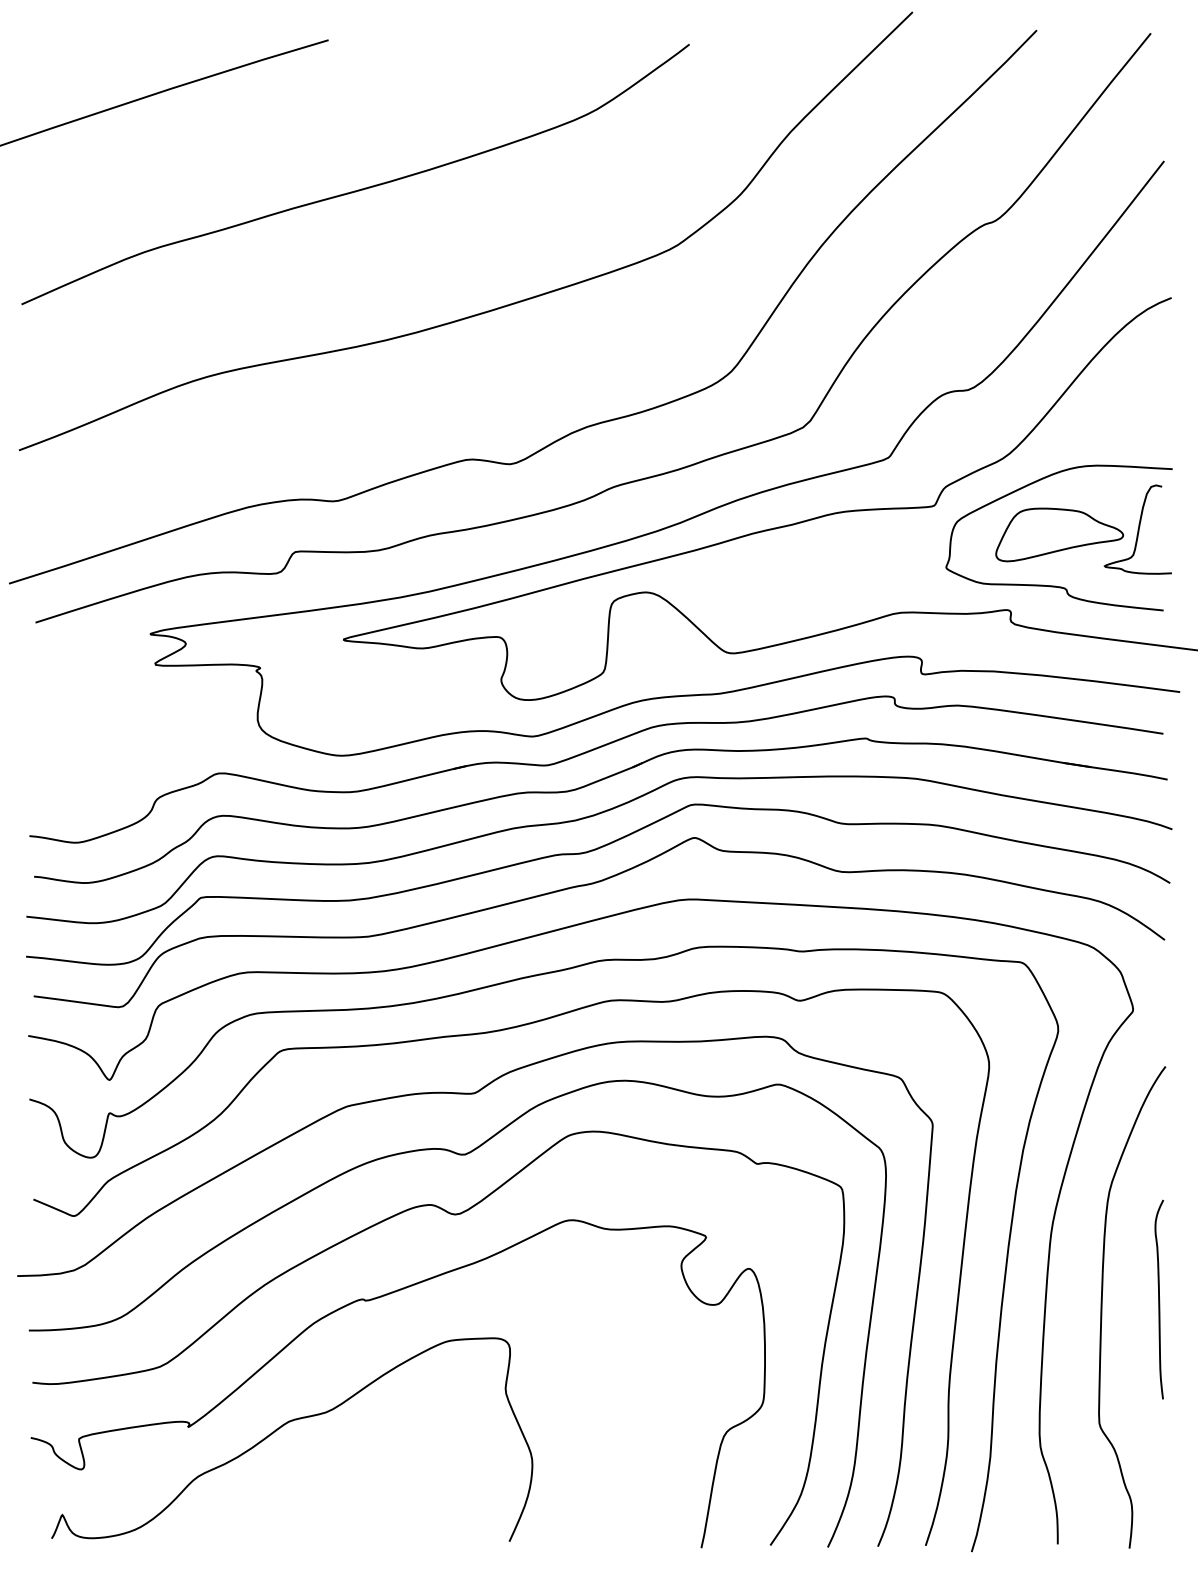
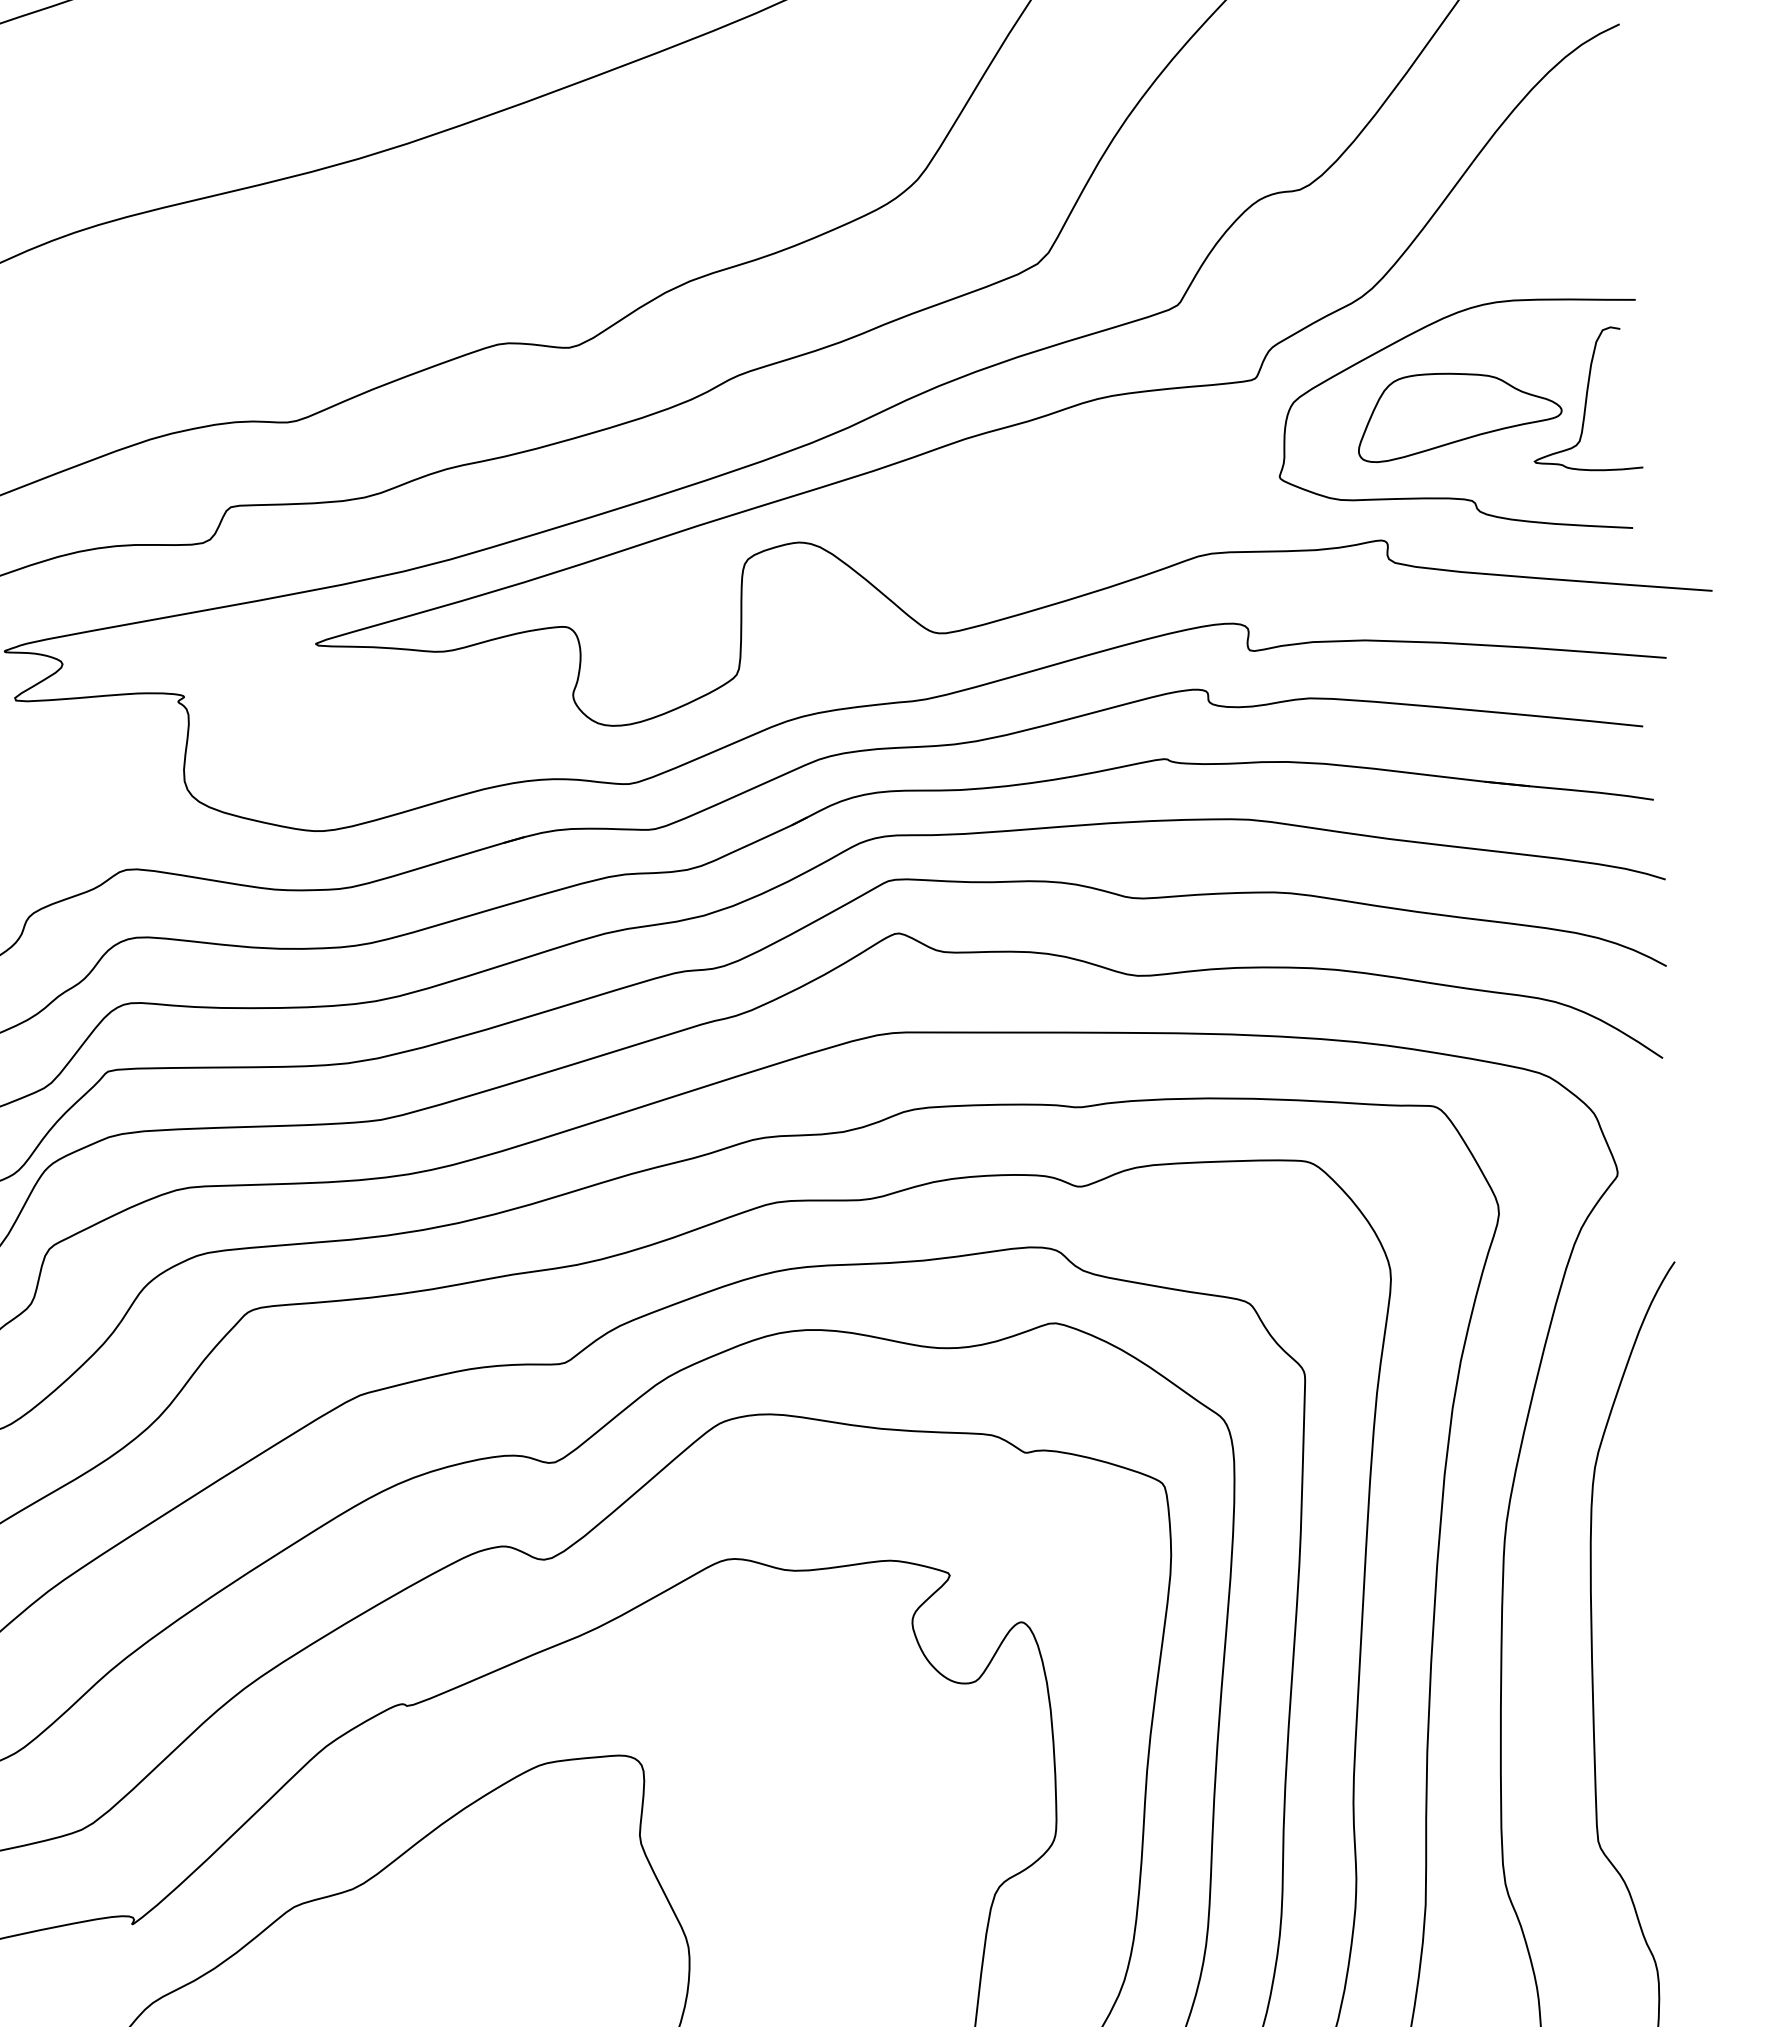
curve: (1159, 1299) -> (1684, 1637), removed

